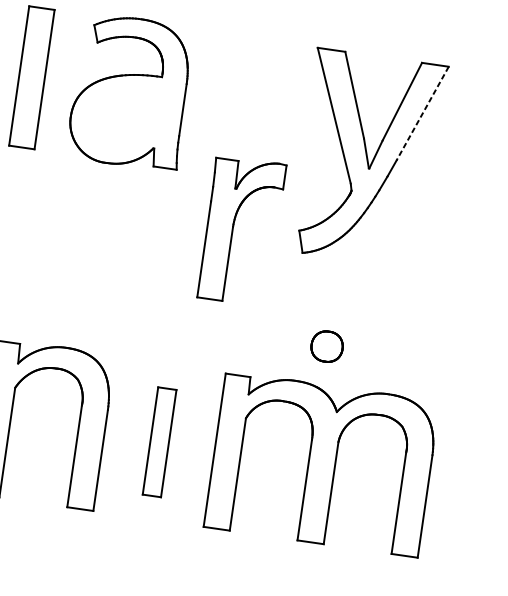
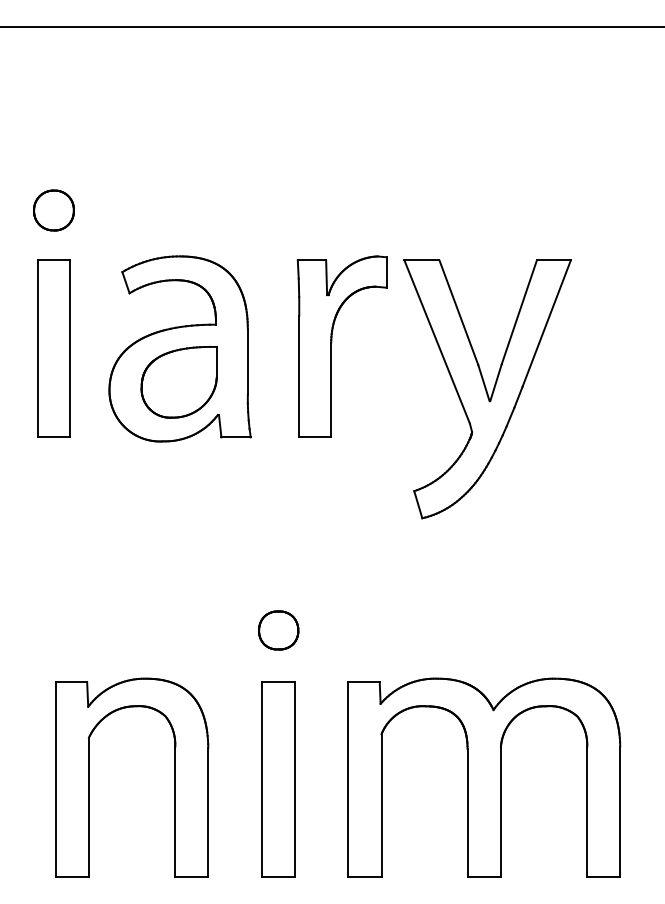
line: (422, 113) -> (546, 323), dashed -> solid
part: (126, 118) -> (178, 382), added
part: (234, 226) -> (332, 342), moved
part: (326, 346) -> (278, 630), moved
part: (159, 442) -> (278, 779), size x1.43

